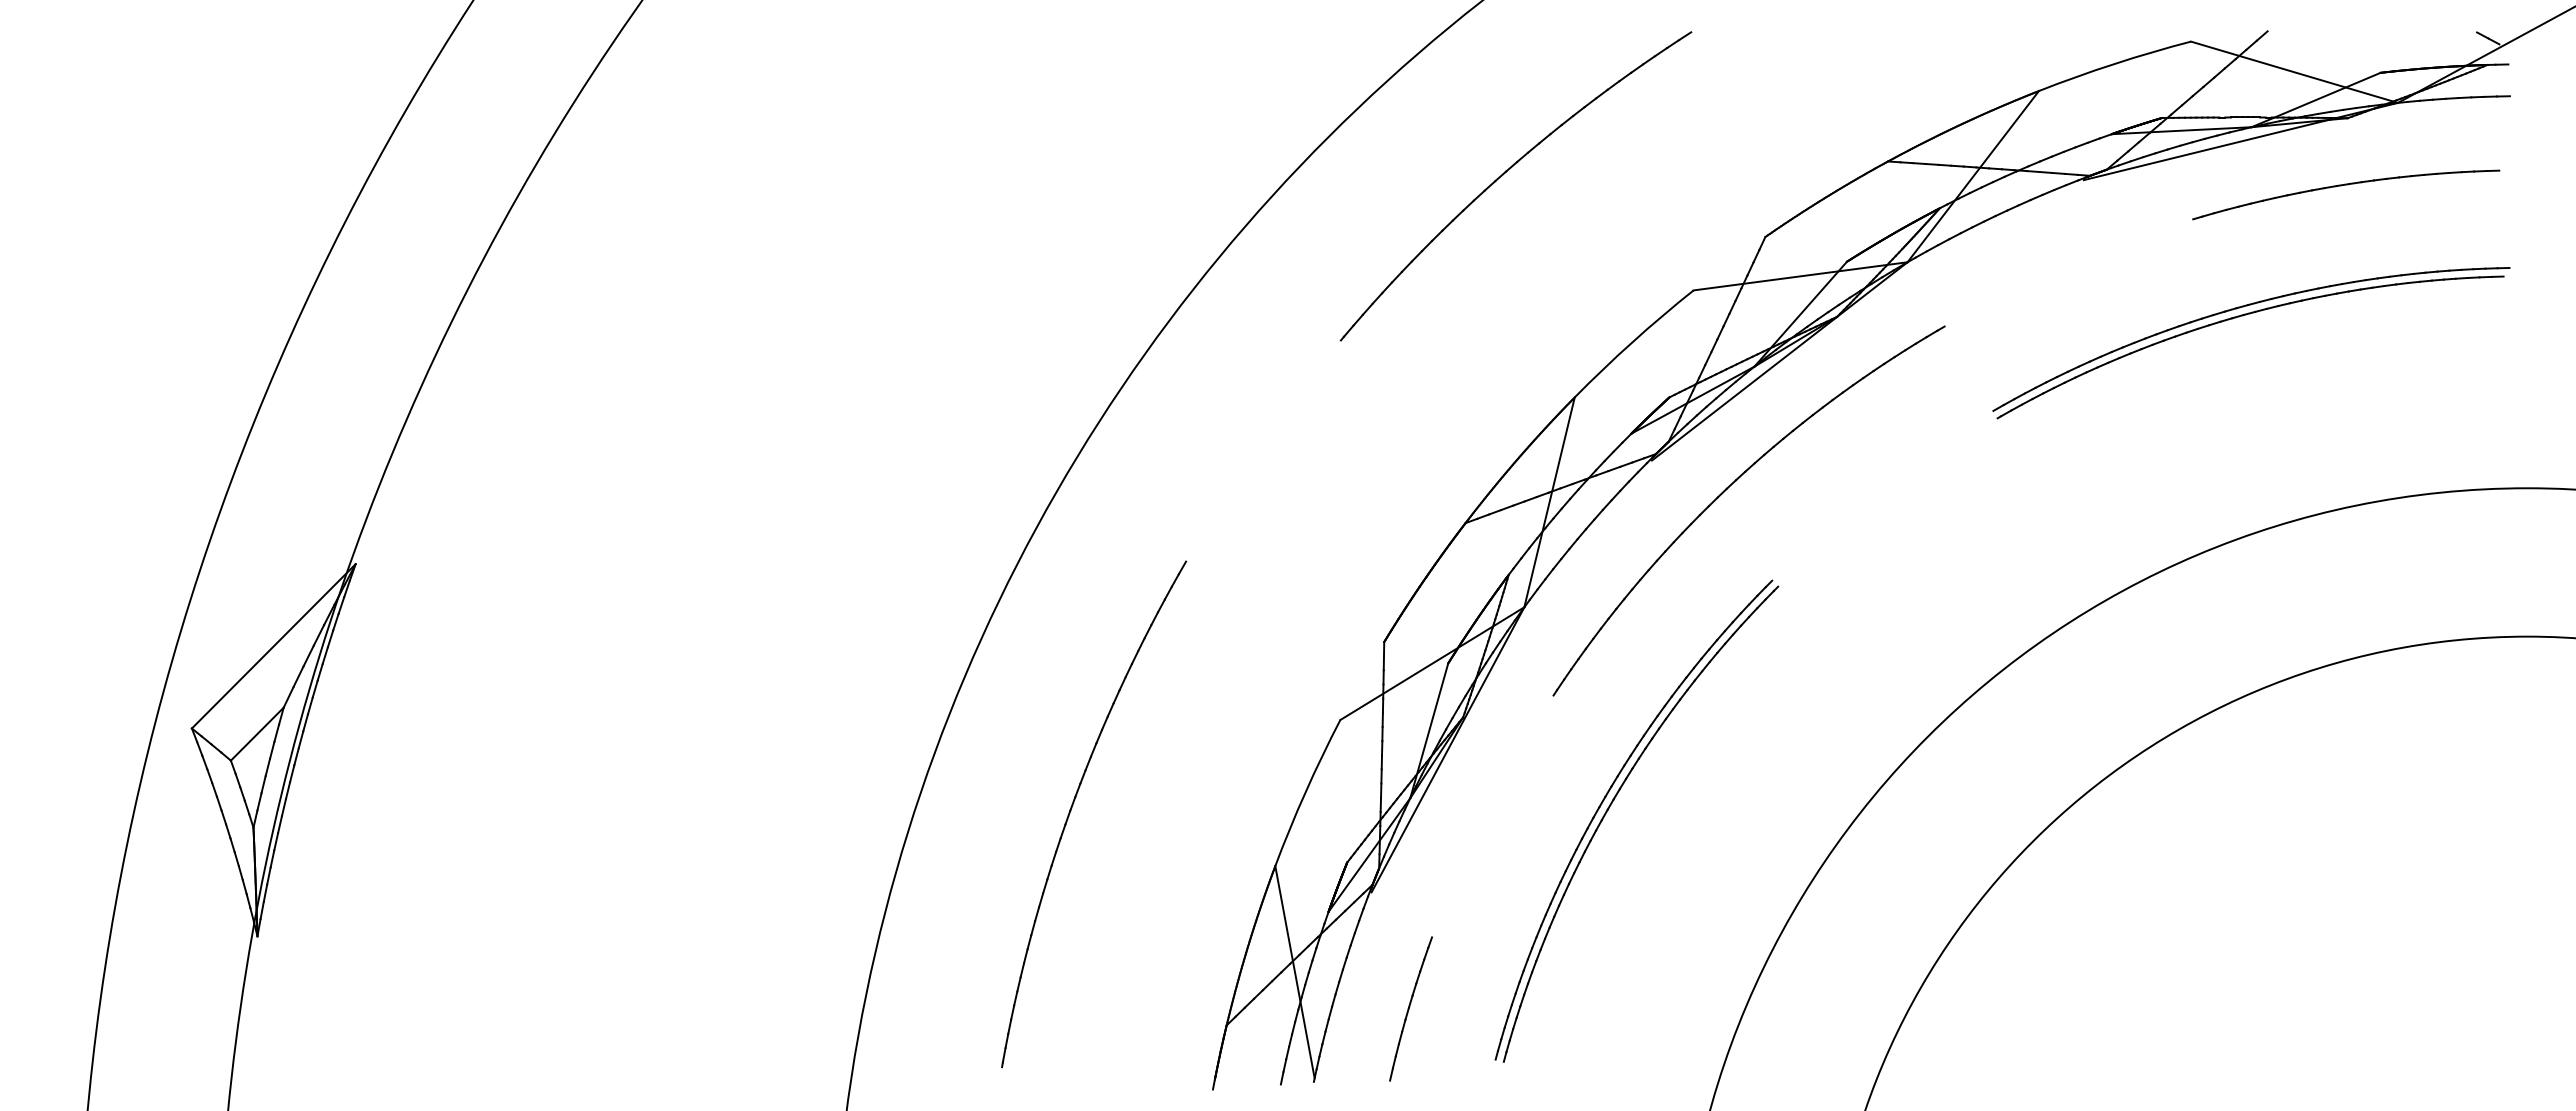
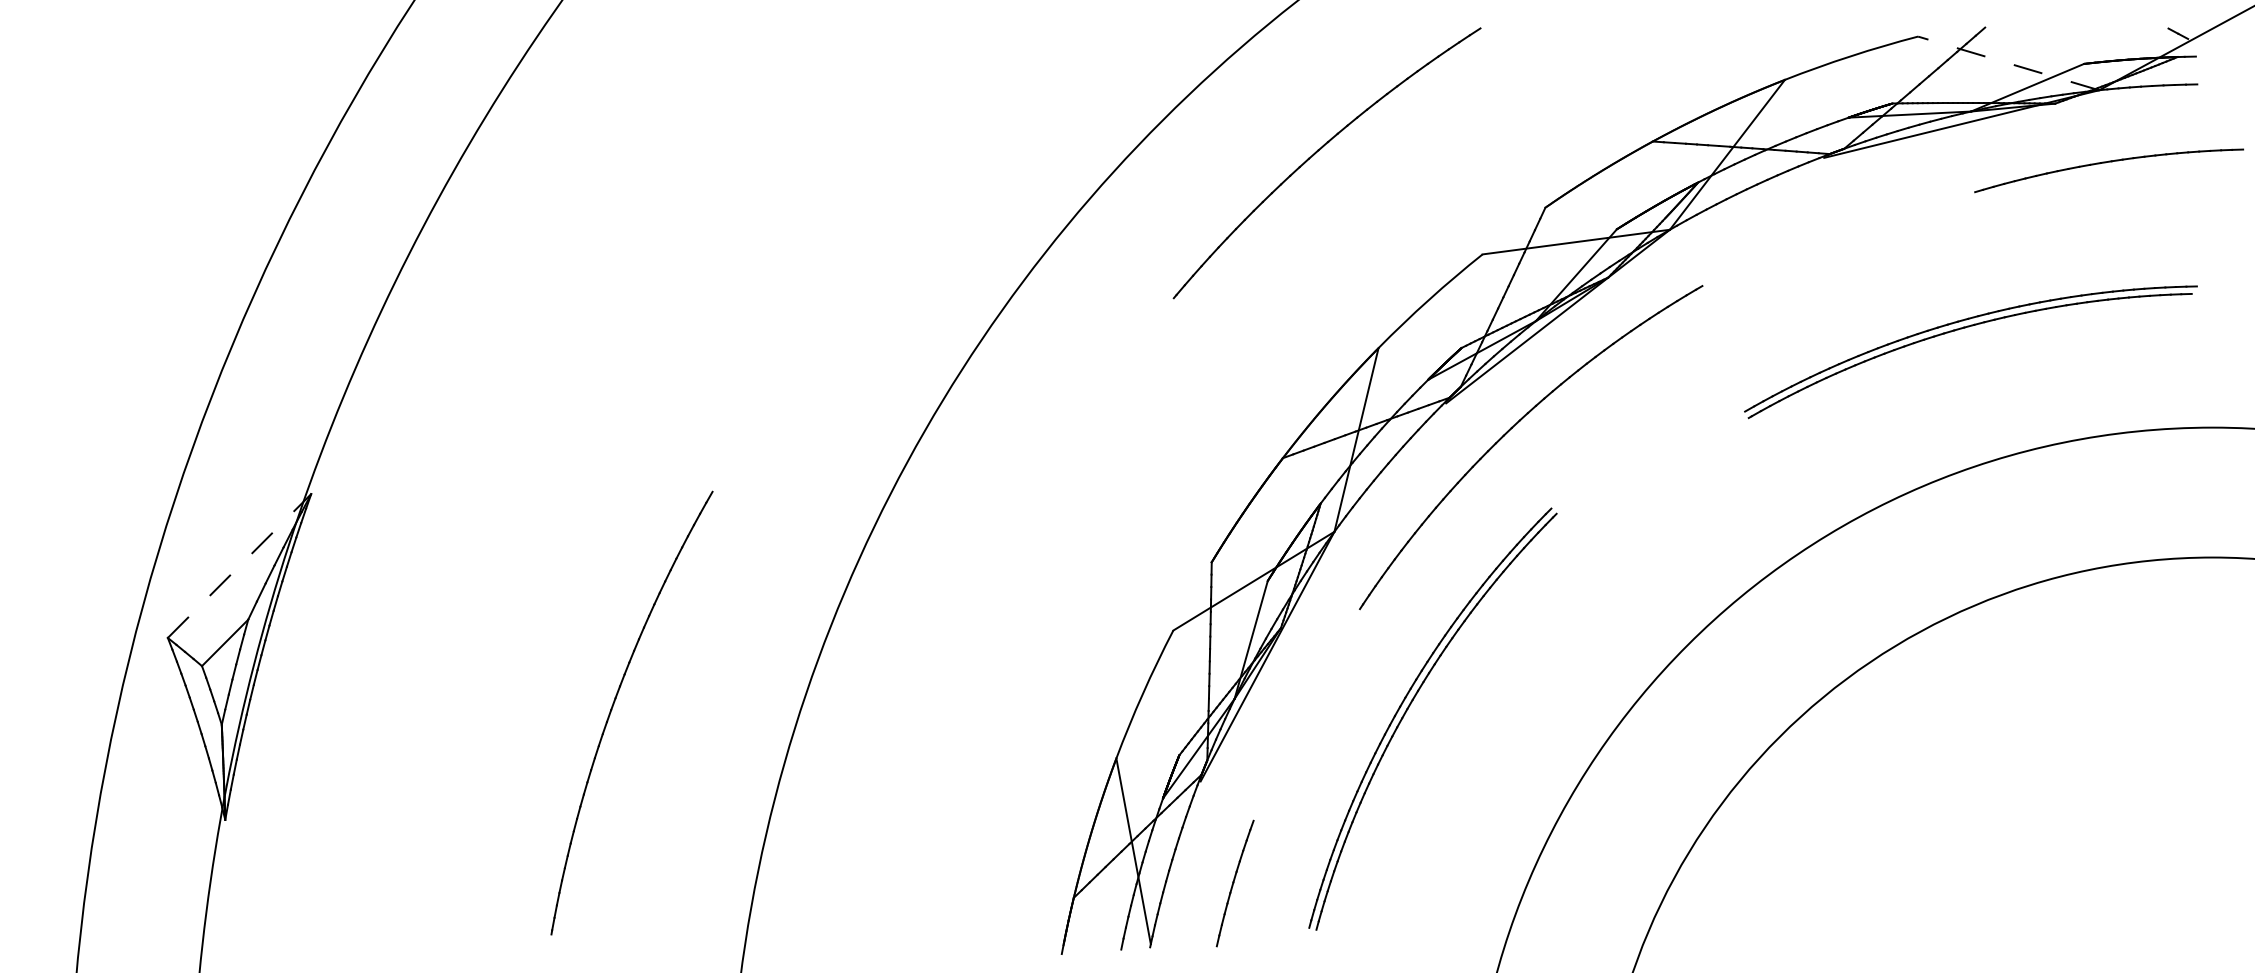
line: (2294, 72) -> (2008, 63), solid -> dashed
part: (2346, 185) -> (2109, 162), moved
part: (2243, 316) -> (1964, 328), moved
line: (273, 646) -> (239, 566), solid -> dashed
part: (1072, 808) -> (613, 708), moved

